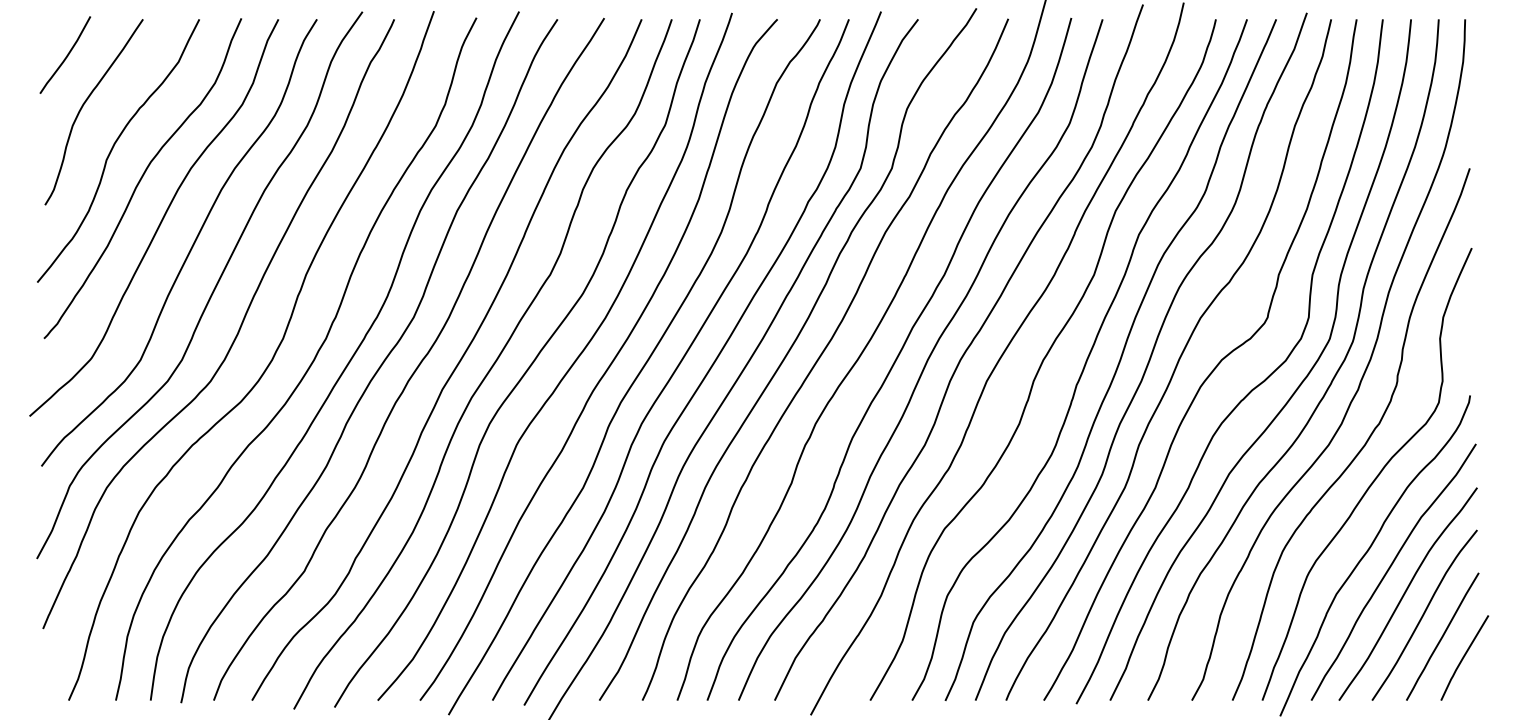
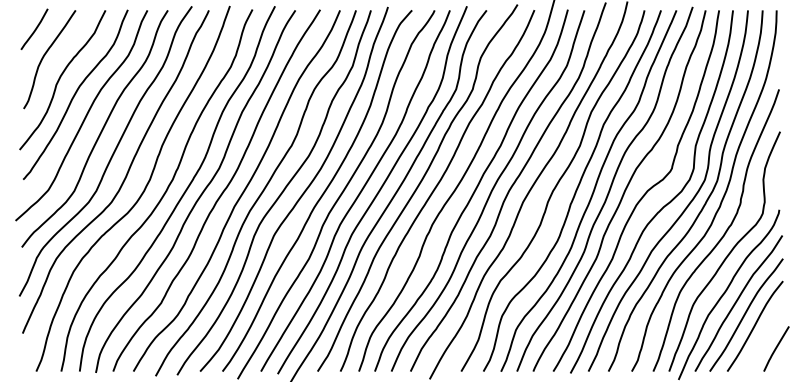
line: (1442, 636) -> (764, 337), removed

